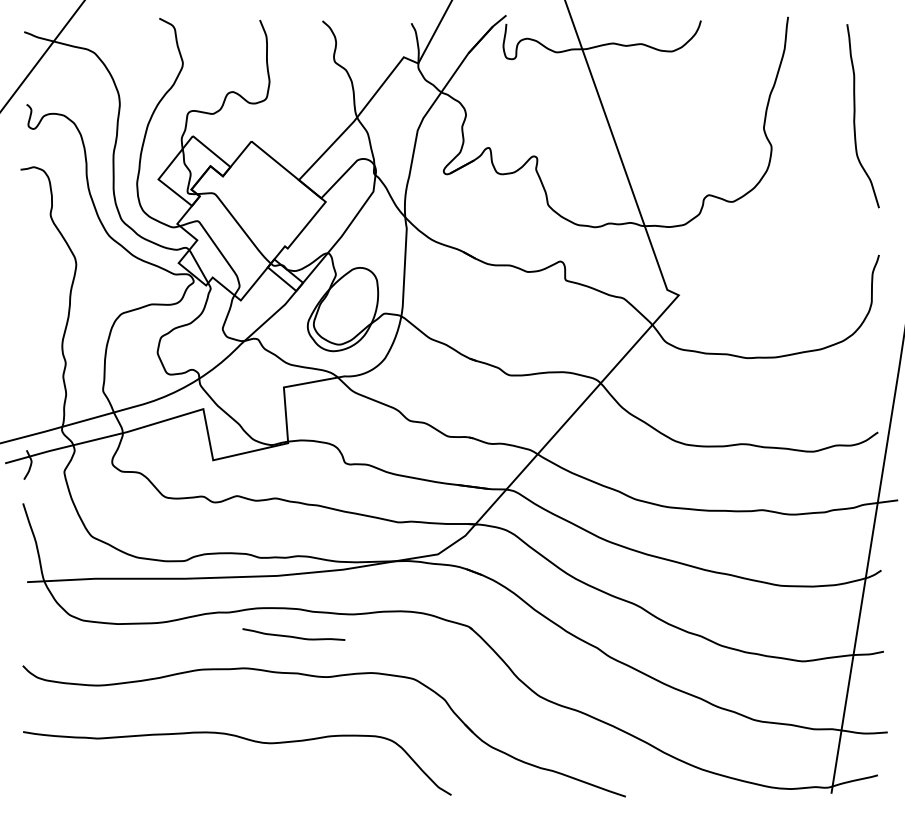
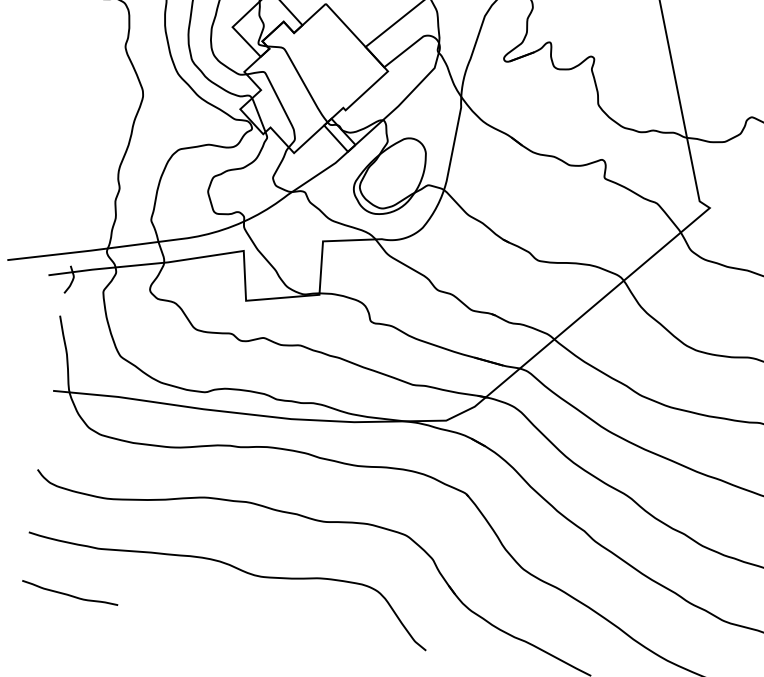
curve: (293, 636) -> (69, 594), moved

